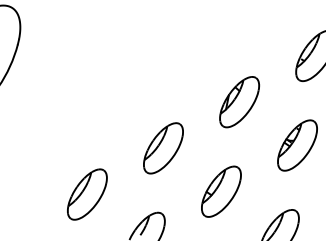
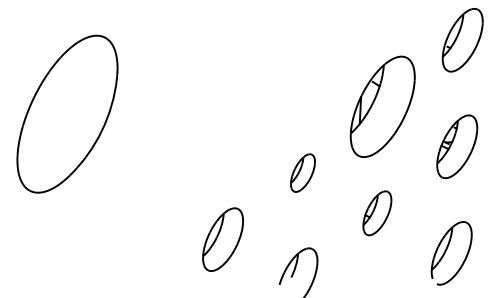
part: (239, 101) -> (382, 106), size x1.6
part: (163, 147) -> (302, 172), size x0.6
part: (221, 191) -> (377, 213), size x0.7

